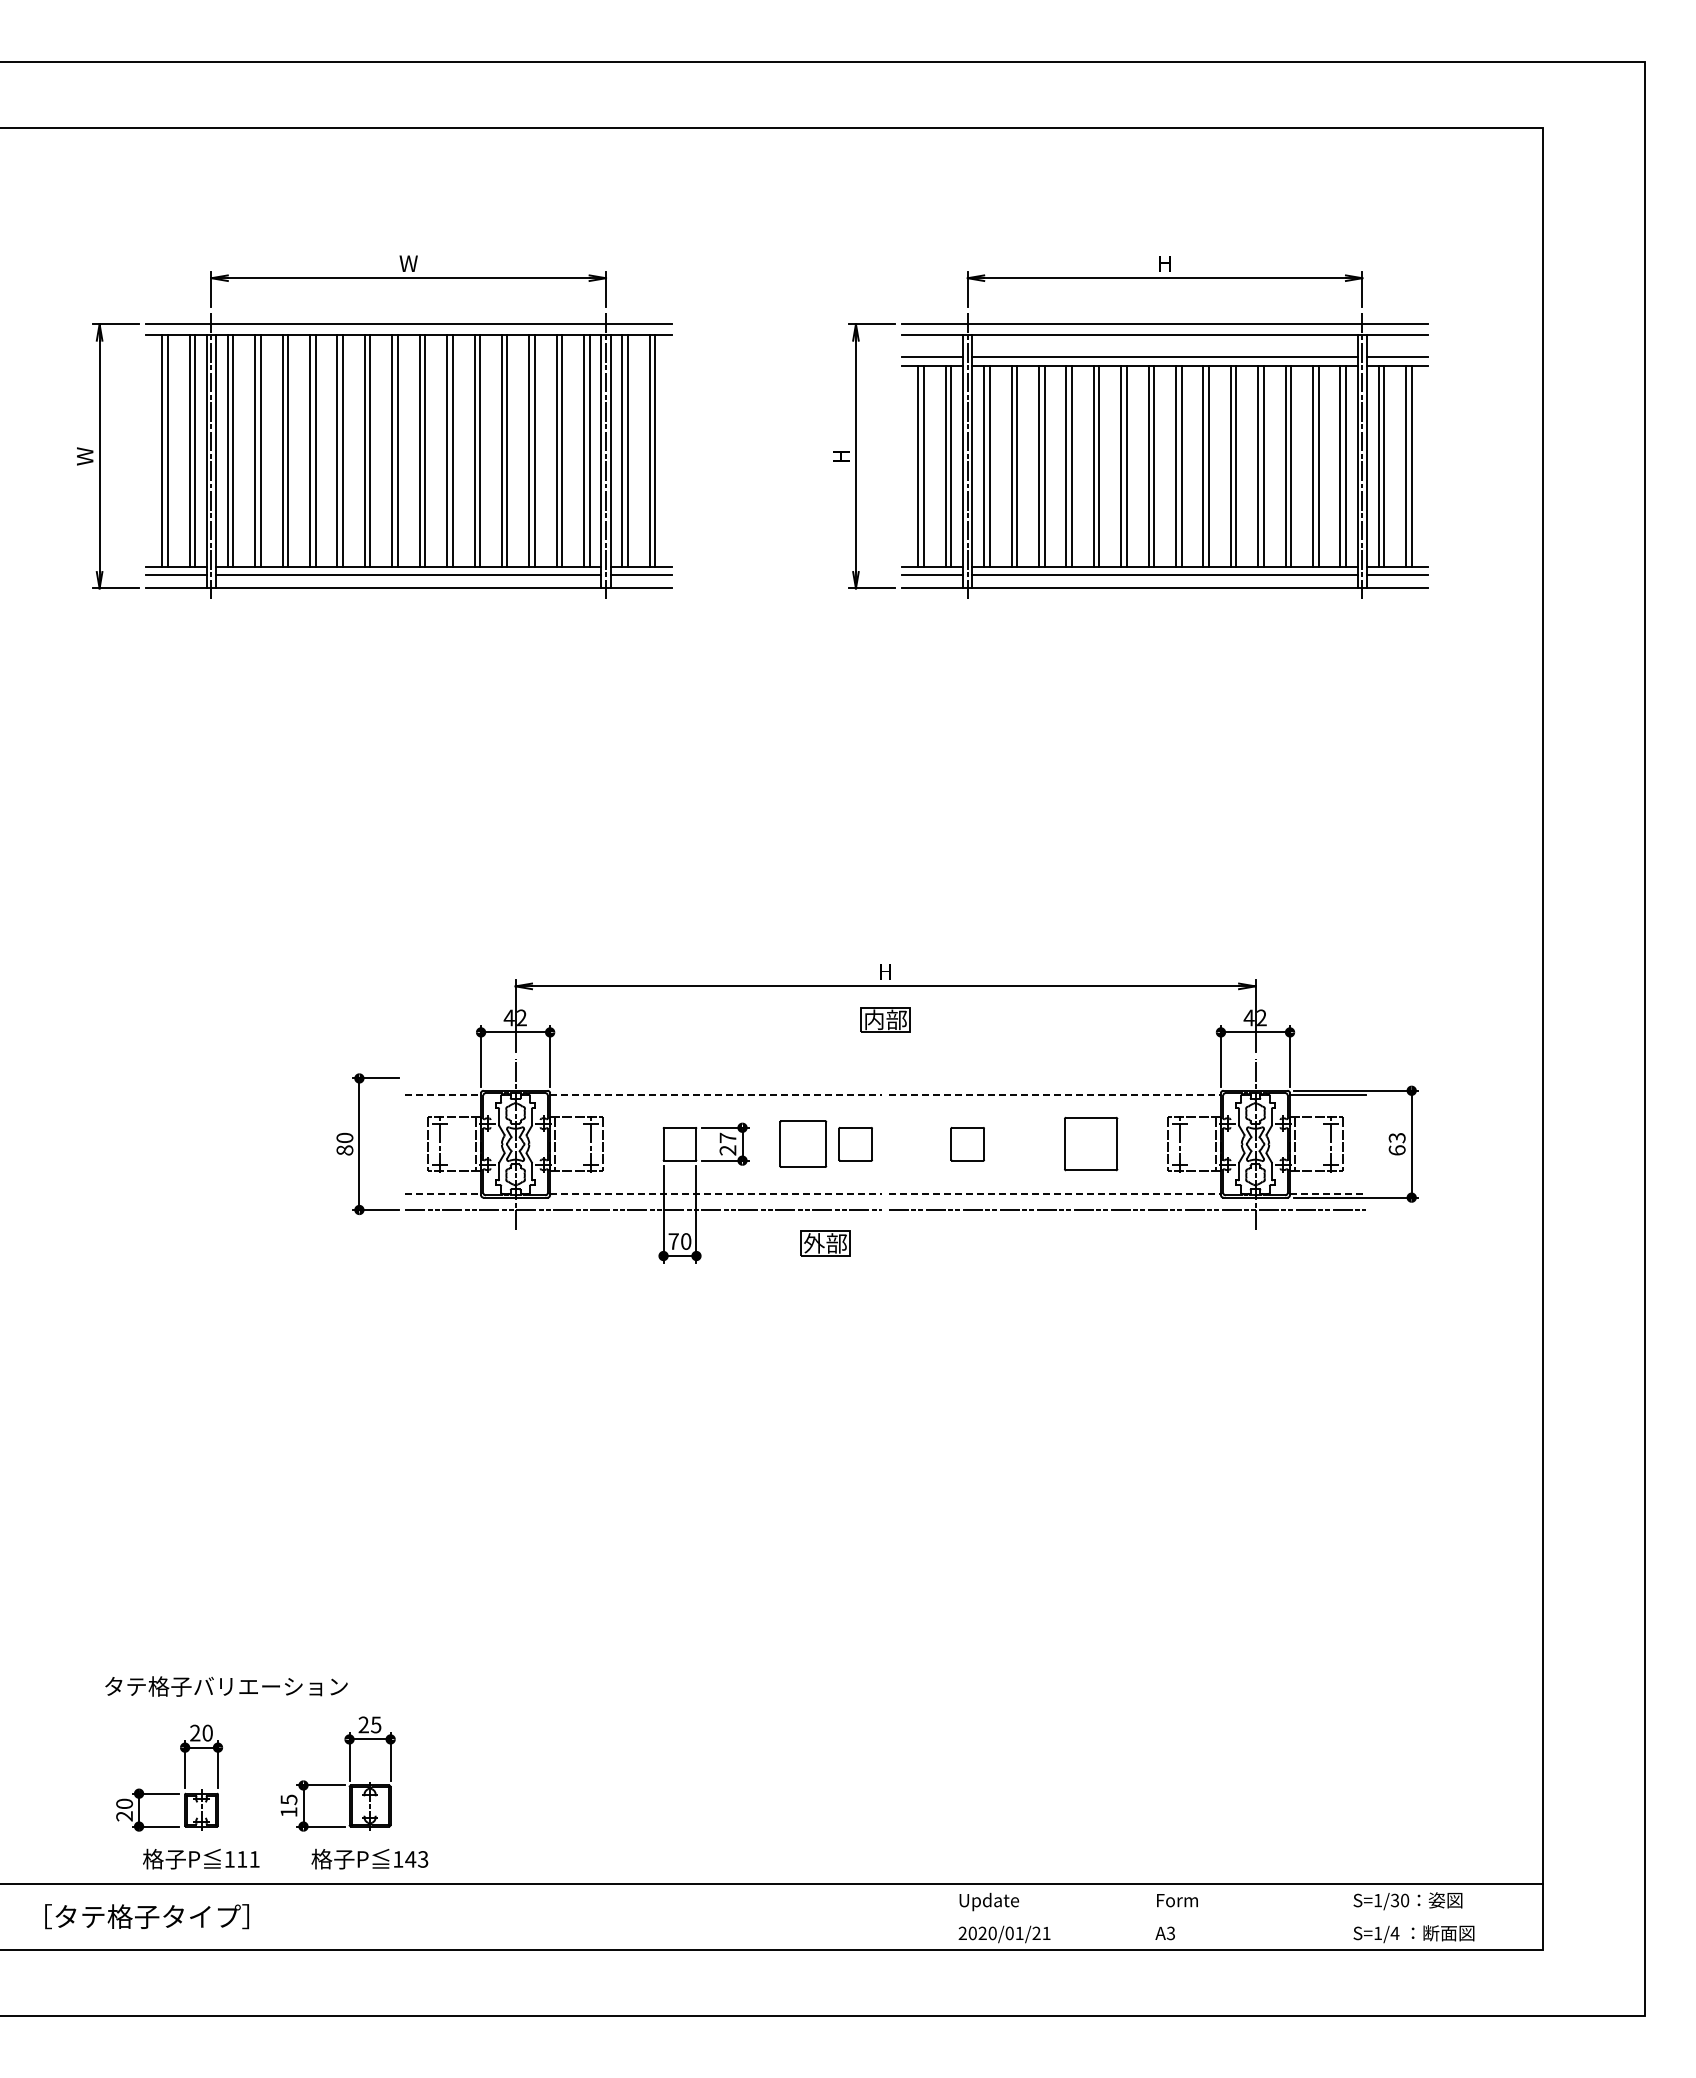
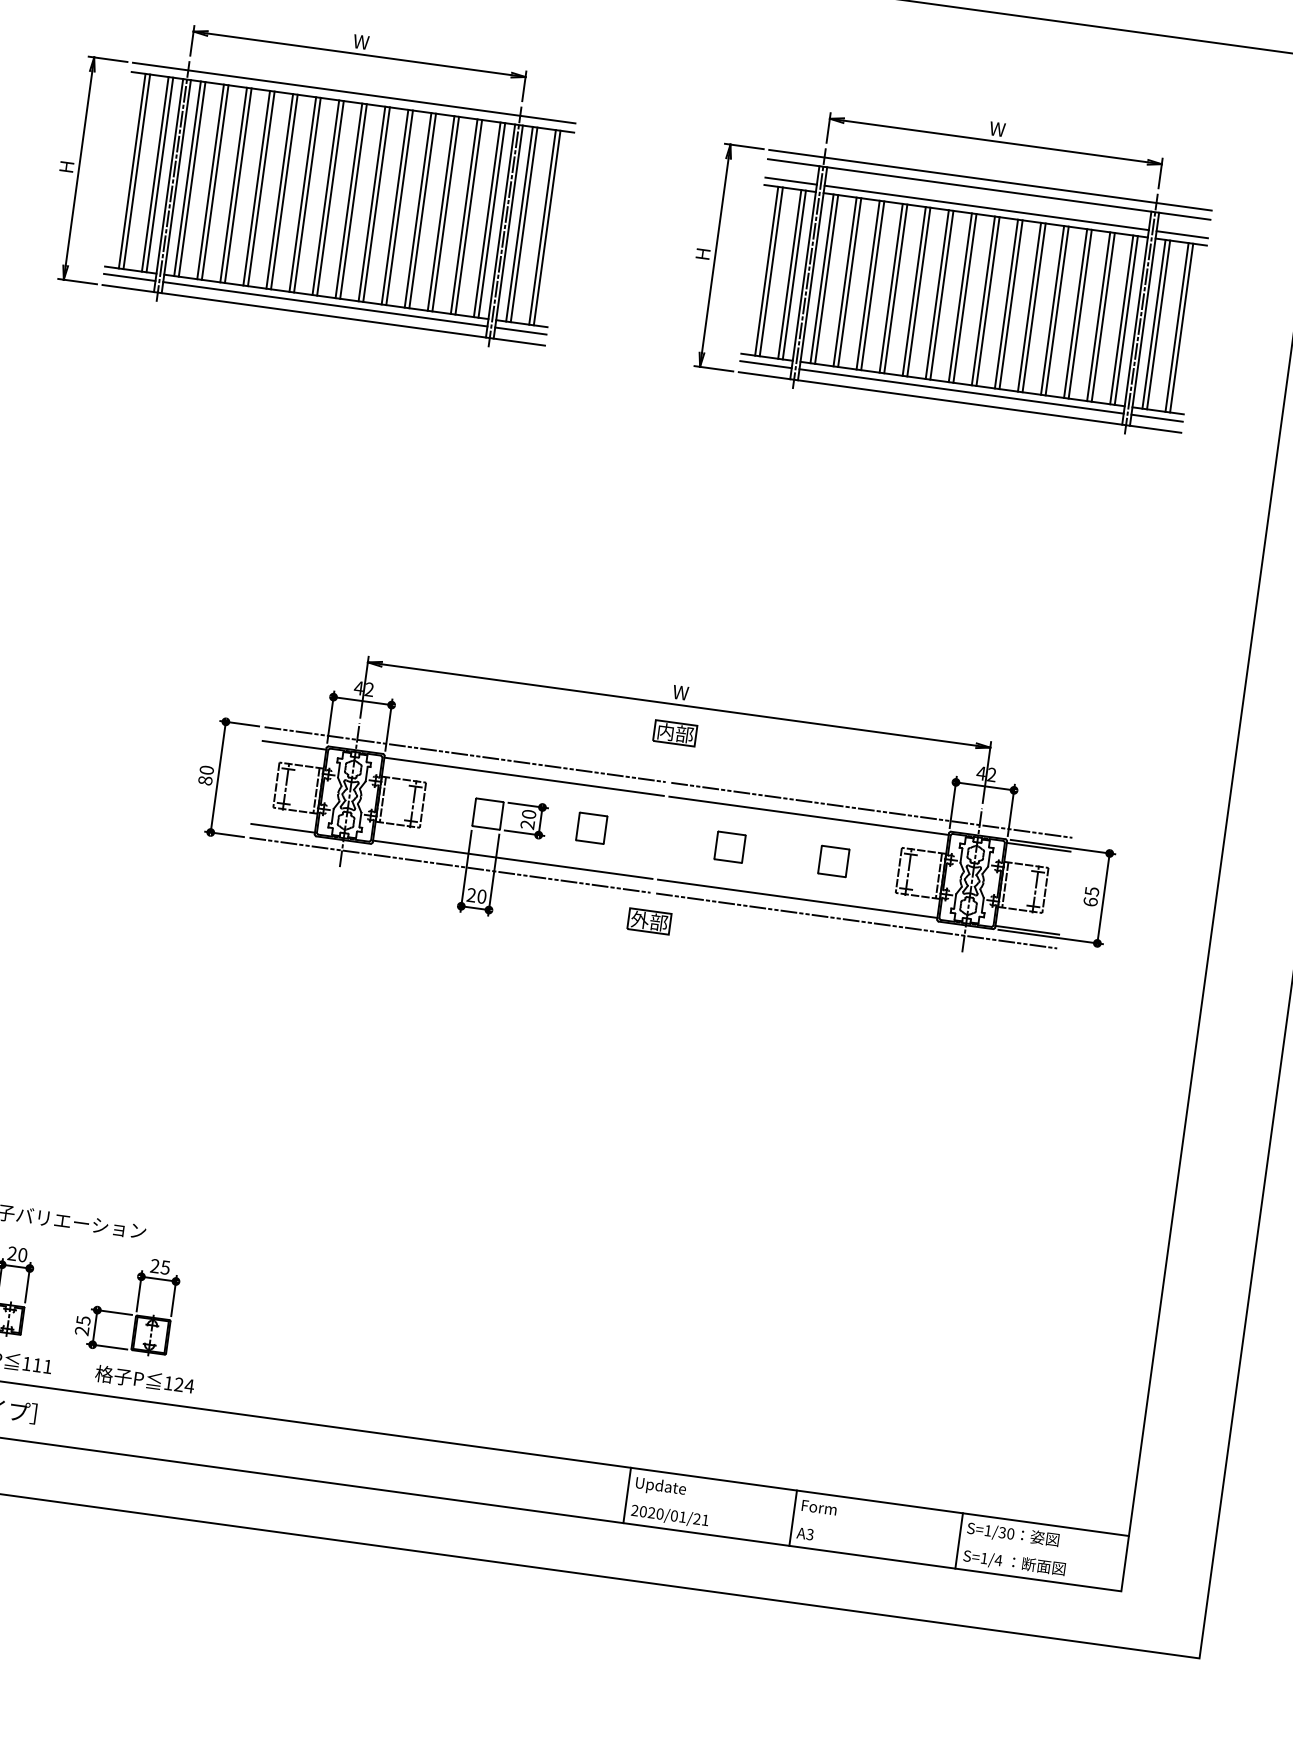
text: (1165, 263) -> (997, 129), H -> W
text: (85, 456) -> (67, 167), W -> H
text: (885, 971) -> (680, 692), H -> W
line: (643, 1078) -> (464, 754), added
line: (1126, 1078) -> (871, 810), added
line: (443, 1094) -> (294, 745), dashed -> solid
line: (716, 1094) -> (524, 776), dashed -> solid
line: (1055, 1094) -> (809, 815), dashed -> solid
text: (727, 1137) -> (528, 813), 27 -> 20
text: (1396, 1137) -> (1091, 891), 63 -> 65
part: (803, 1144) -> (591, 828), size x0.71
part: (855, 1144) -> (635, 834), removed
part: (1090, 1144) -> (833, 861), size x0.62
line: (443, 1193) -> (283, 828), dashed -> solid
line: (716, 1193) -> (513, 859), dashed -> solid
line: (1055, 1193) -> (798, 898), dashed -> solid
line: (1327, 1193) -> (1027, 930), dashed -> solid
text: (673, 1241) -> (471, 895), 70 -> 20
part: (825, 1243) -> (649, 921), moved
text: (288, 1812) -> (81, 1331), 15 -> 25
text: (416, 1859) -> (183, 1385), 143 -> 124
line: (951, 1916) -> (627, 1495), added
line: (1148, 1916) -> (793, 1517), added
line: (1345, 1916) -> (958, 1540), added

